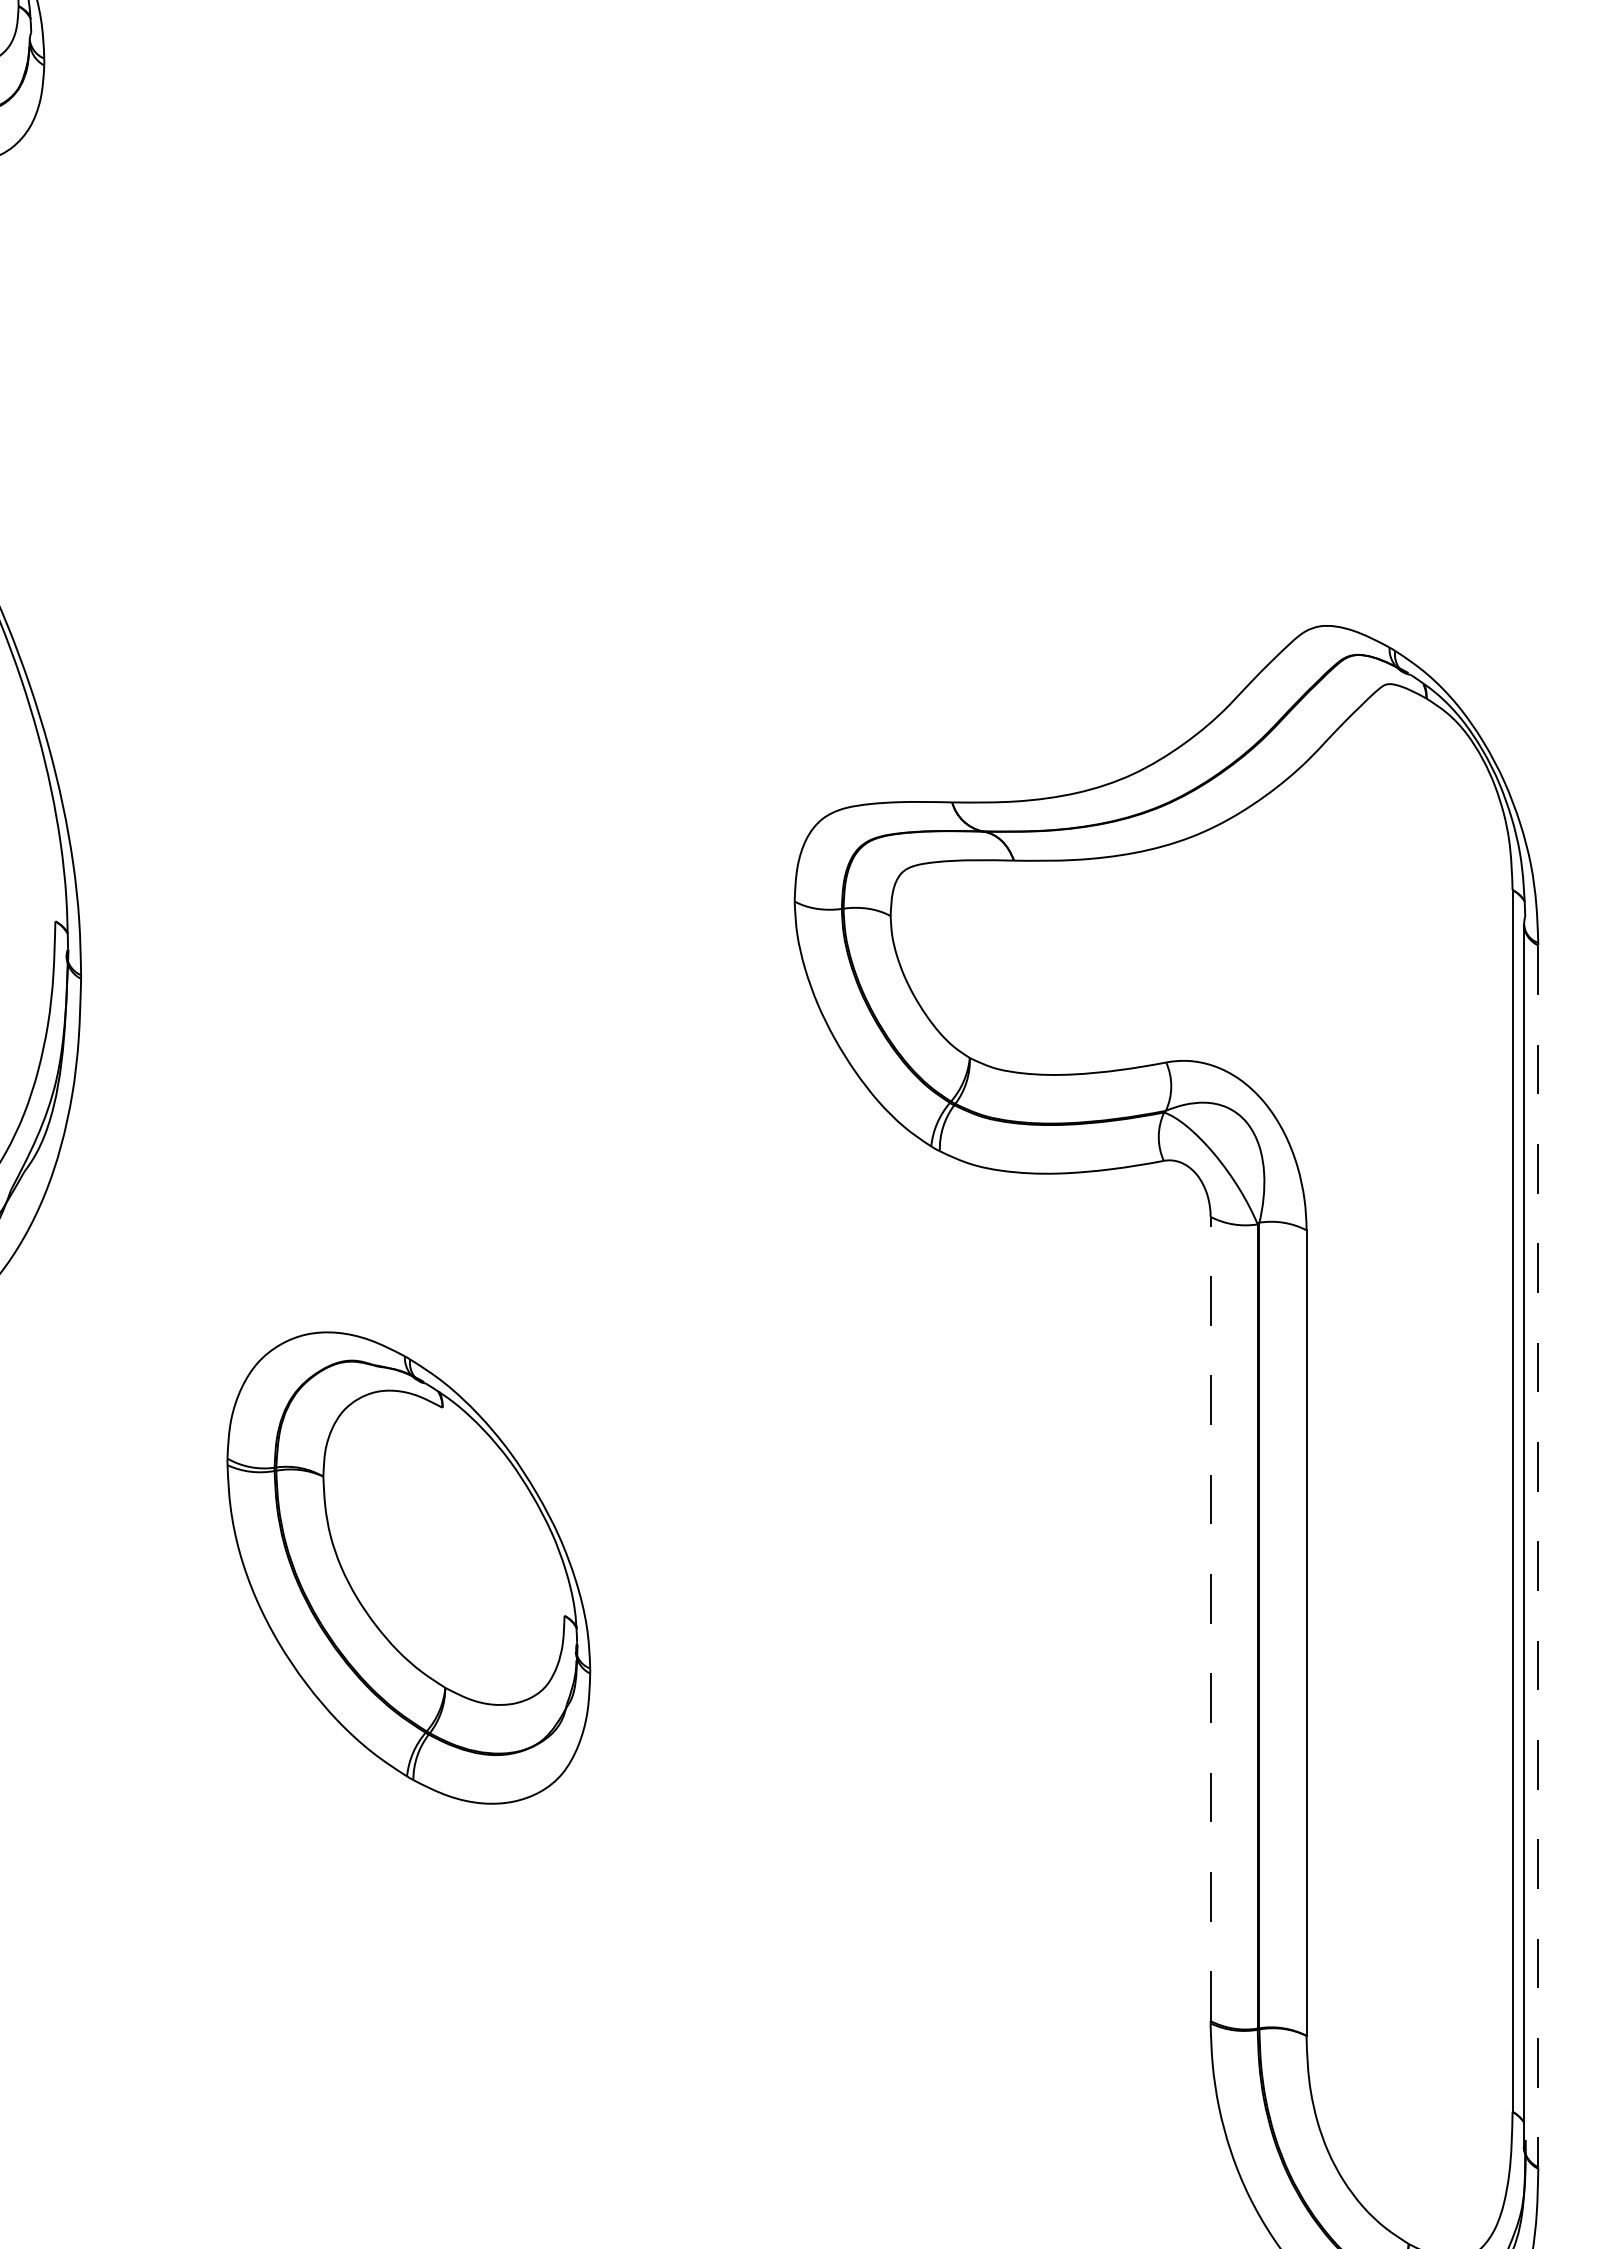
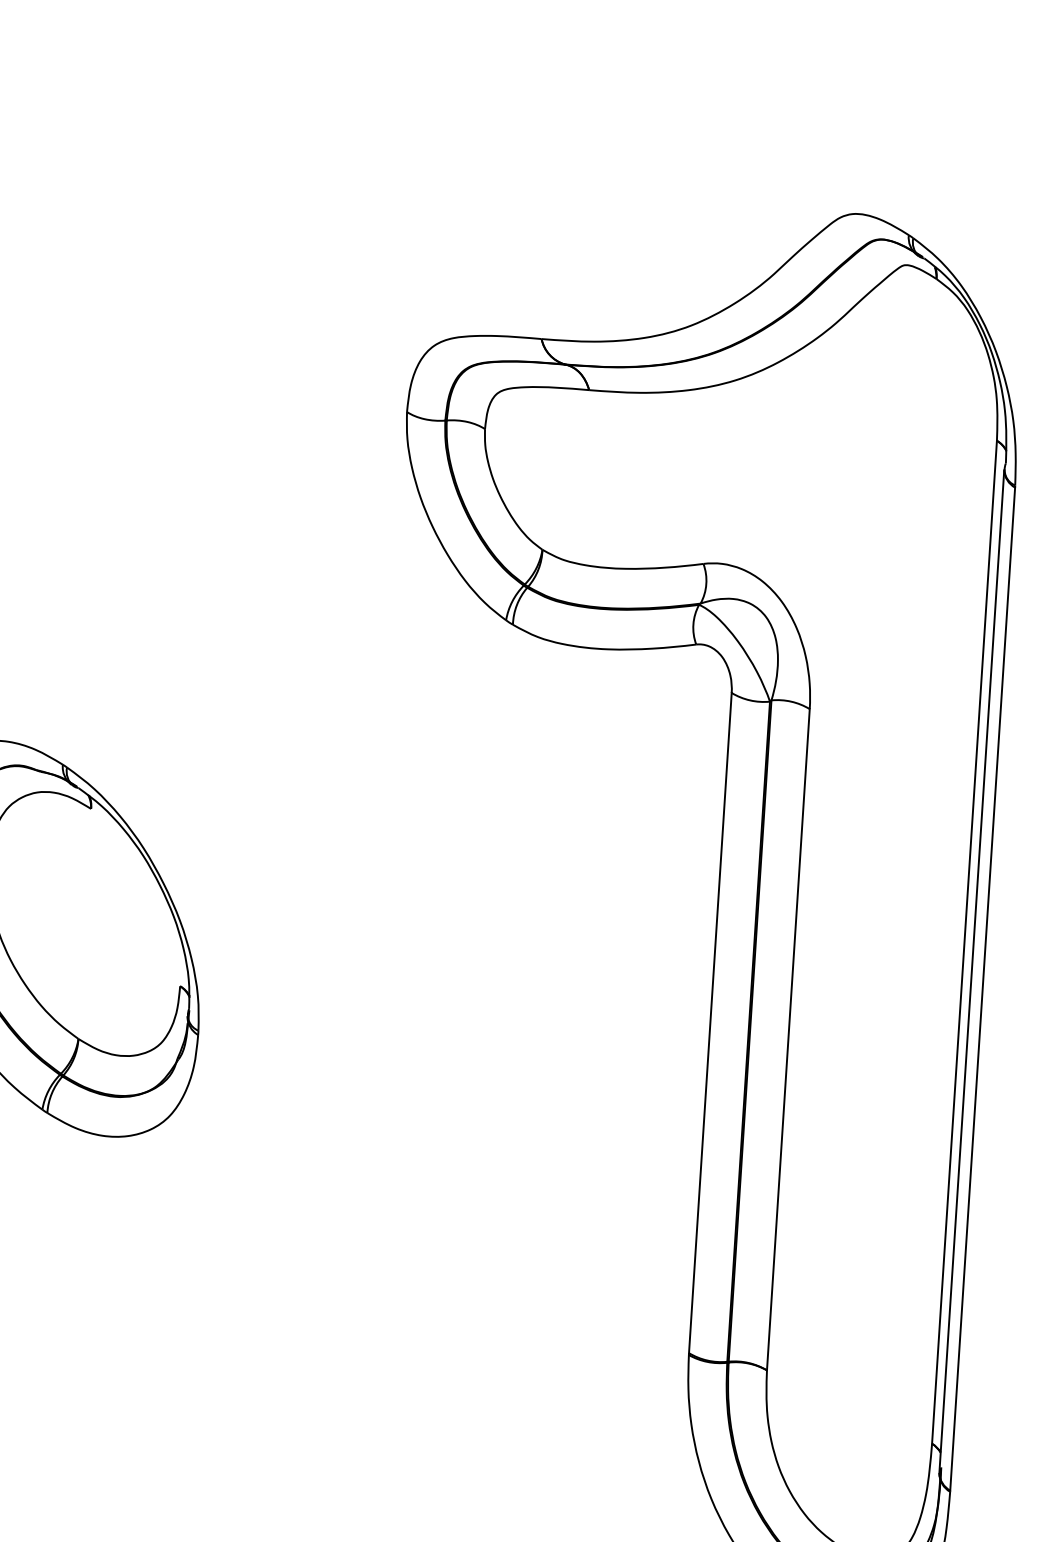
line: (1538, 1556) -> (982, 989), dashed -> solid
line: (1210, 1618) -> (710, 1022), dashed -> solid

